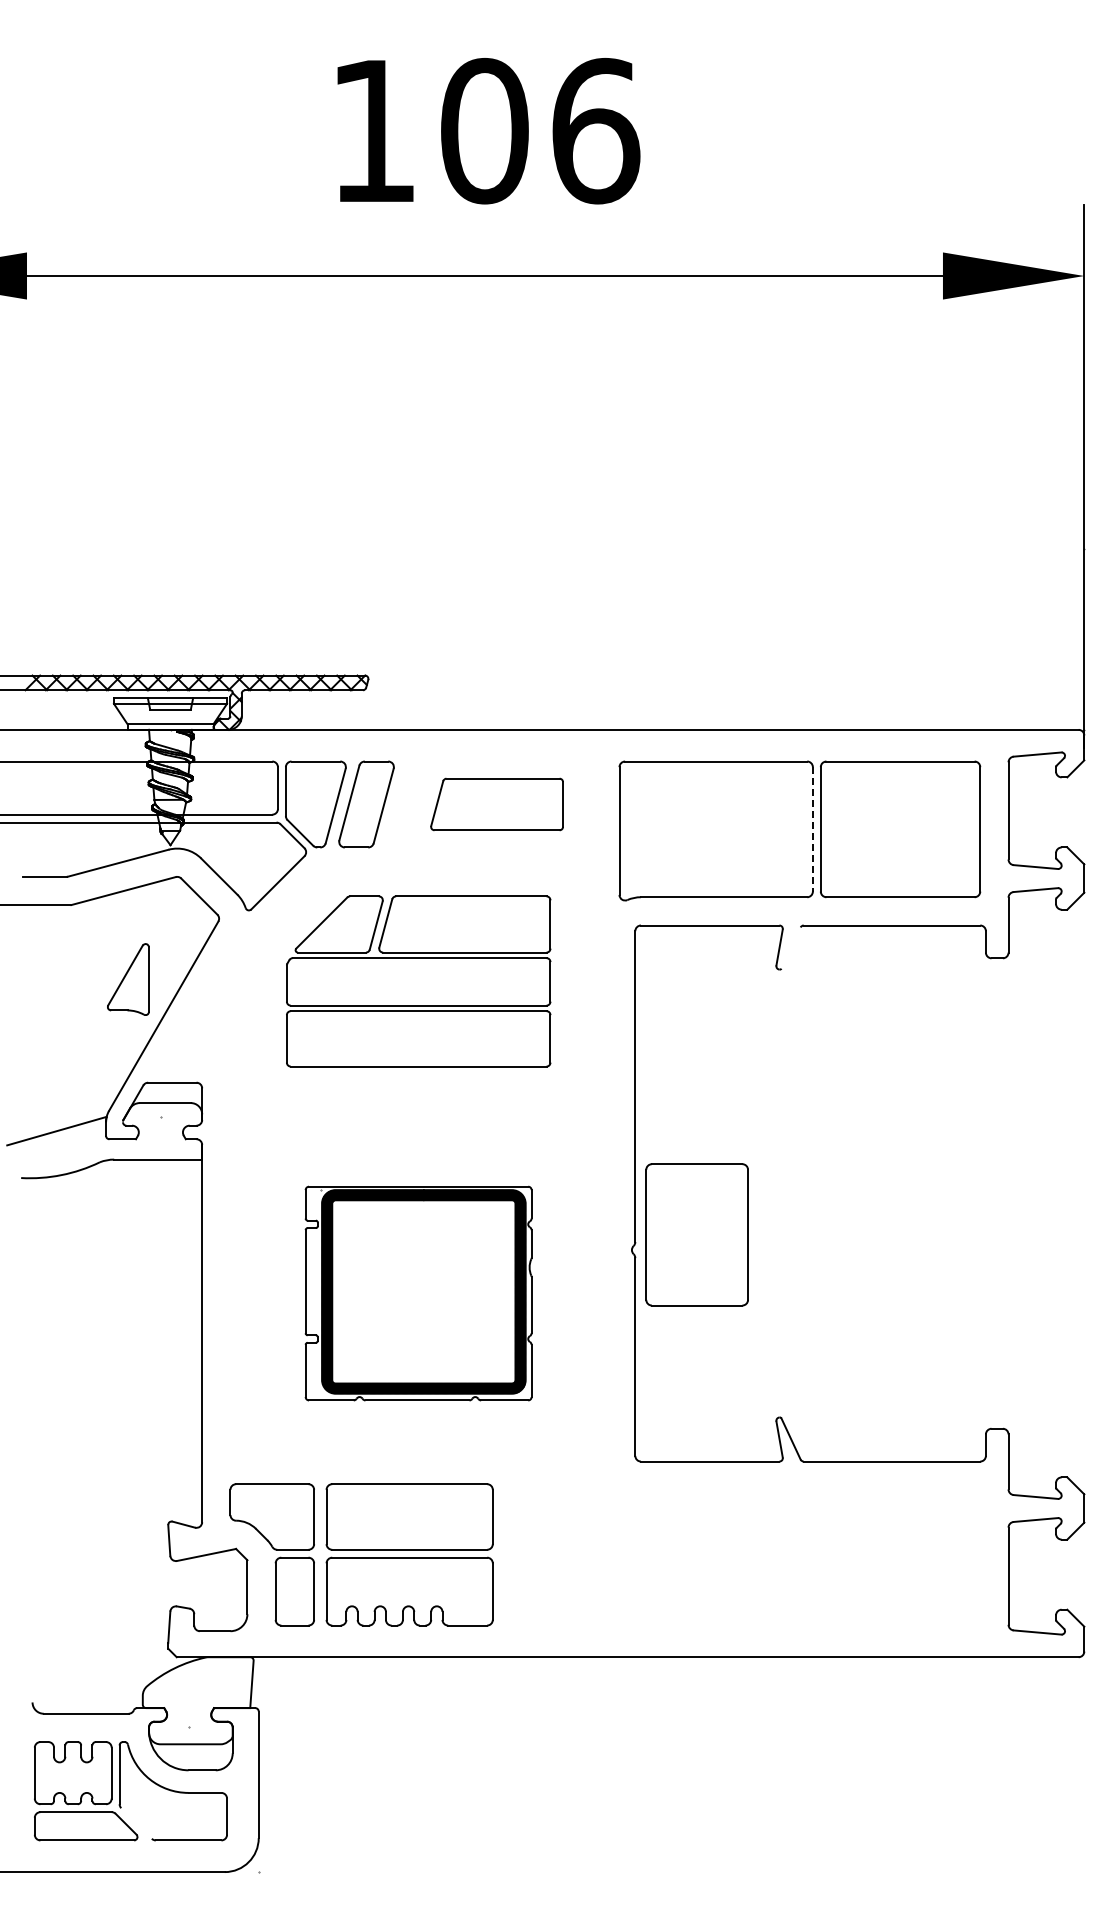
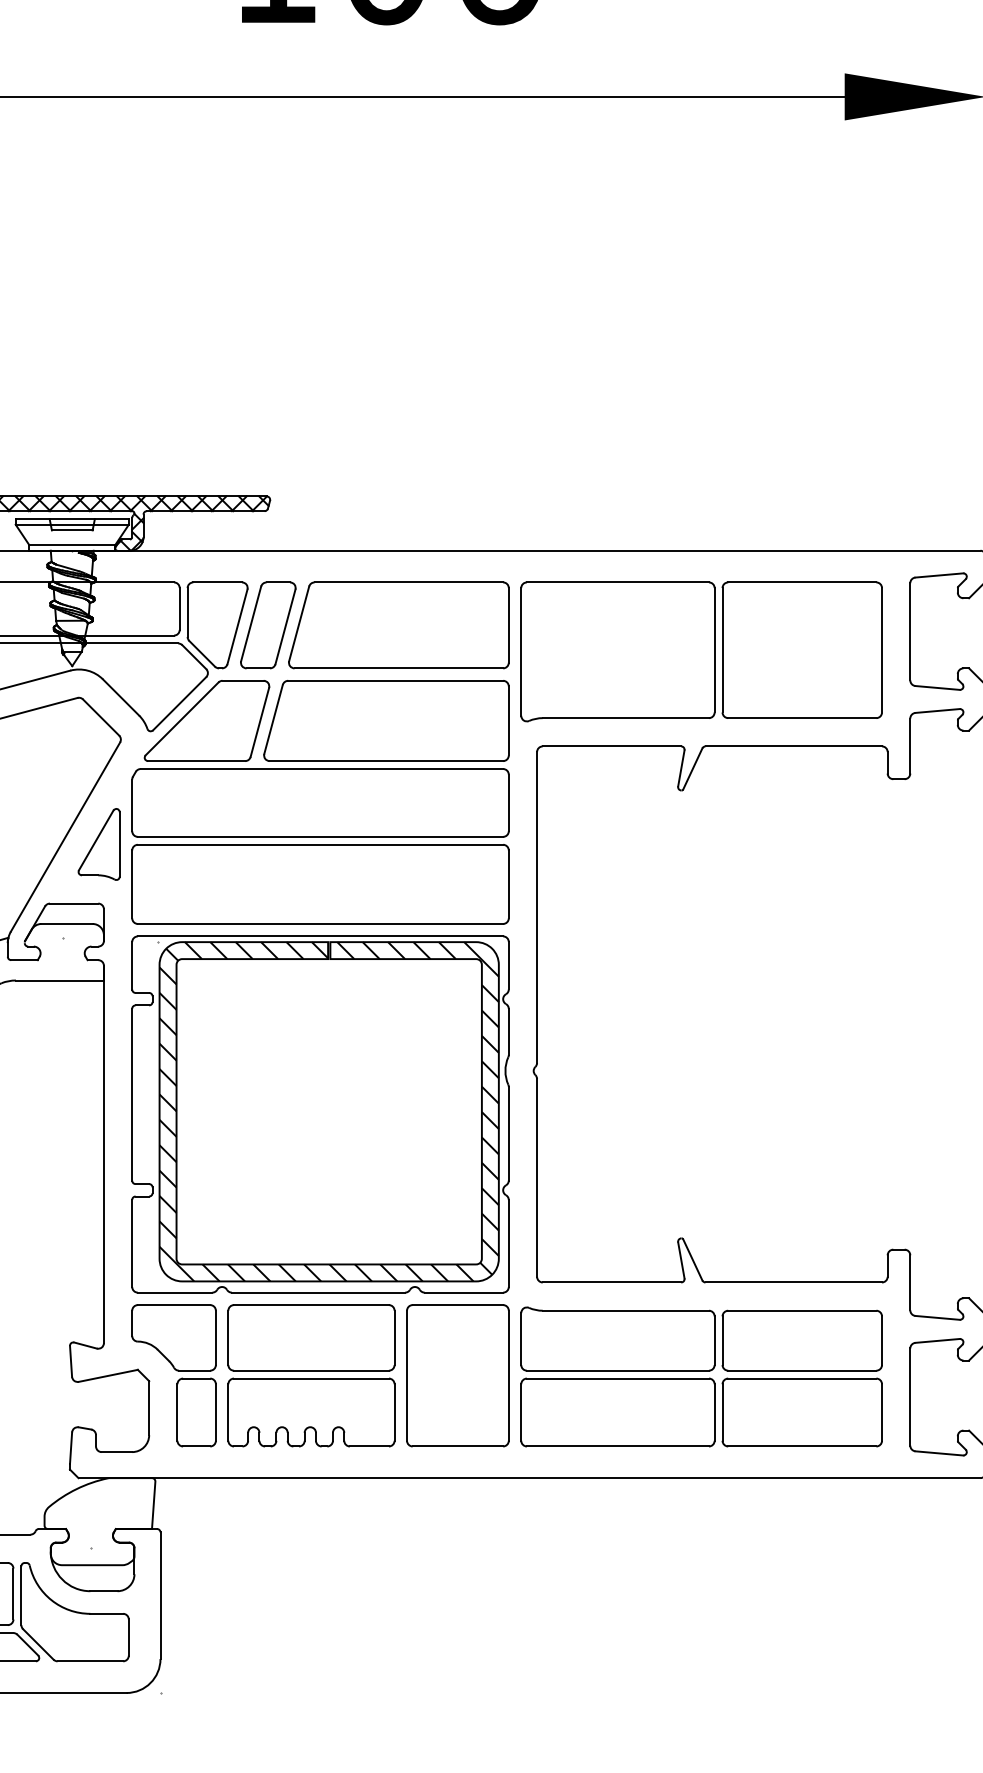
part: (496, 804) -> (398, 625), size x1.67
line: (812, 829) -> (714, 650), dashed -> solid
line: (790, 947) -> (692, 768), added
part: (128, 979) -> (99, 844), moved
part: (418, 981) -> (320, 802), size x1.43
part: (696, 1234) -> (457, 1375), moved
part: (418, 1293) -> (320, 1114), size x1.67
part: (799, 1555) -> (701, 1376), added
line: (136, 1823) -> (38, 1644), added

